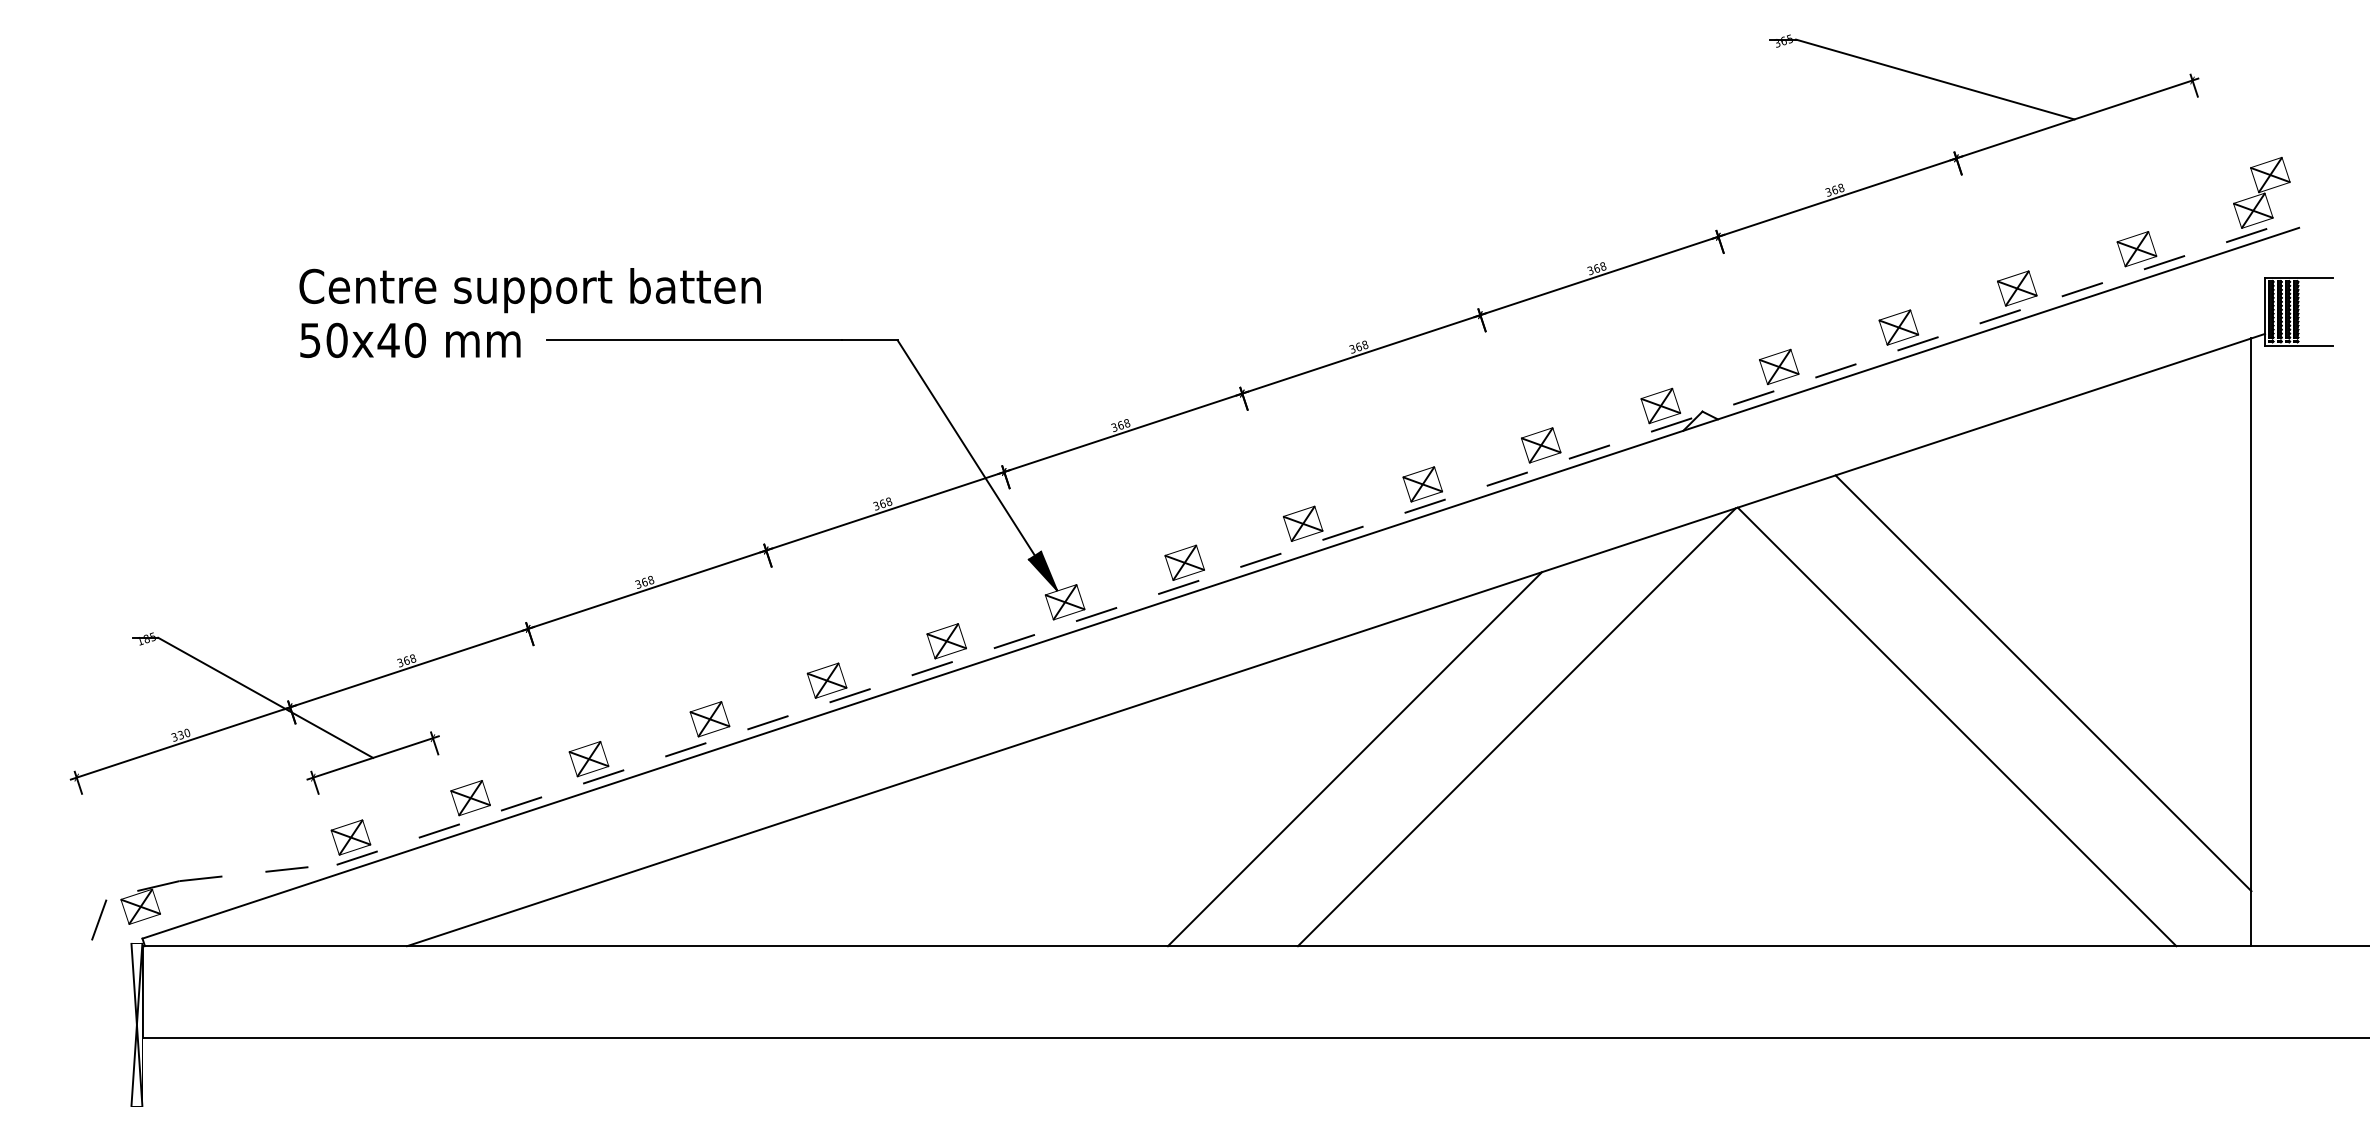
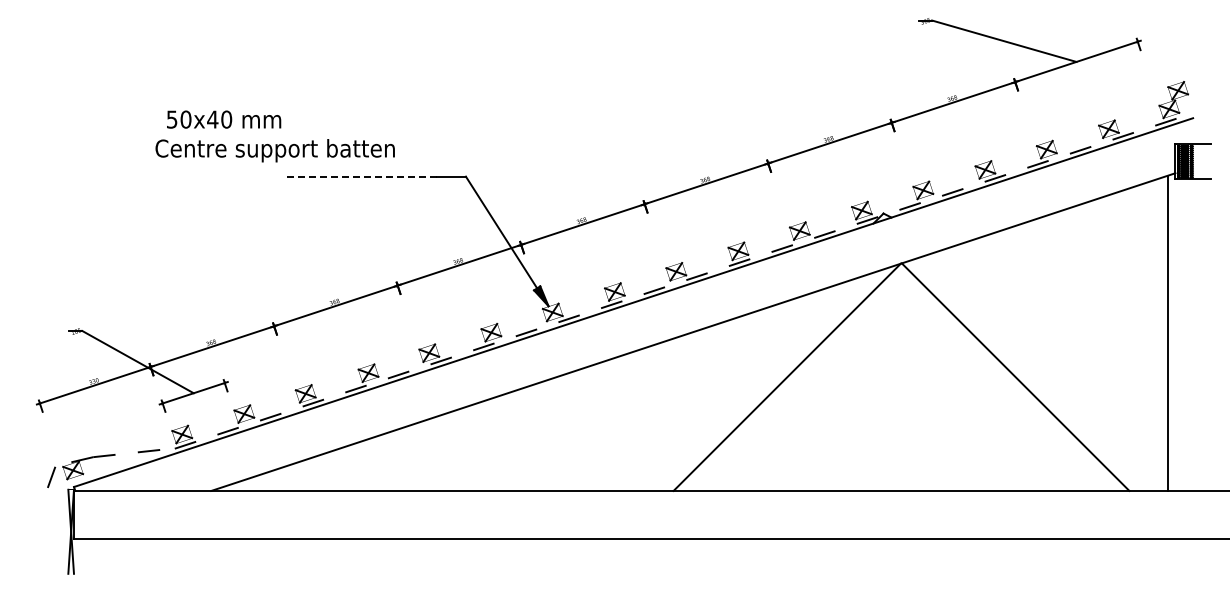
text: (411, 340) -> (224, 119), moved
line: (694, 340) -> (360, 176), solid -> dashed
line: (2043, 683) -> (1060, 354), removed
line: (1355, 758) -> (703, 393), removed

